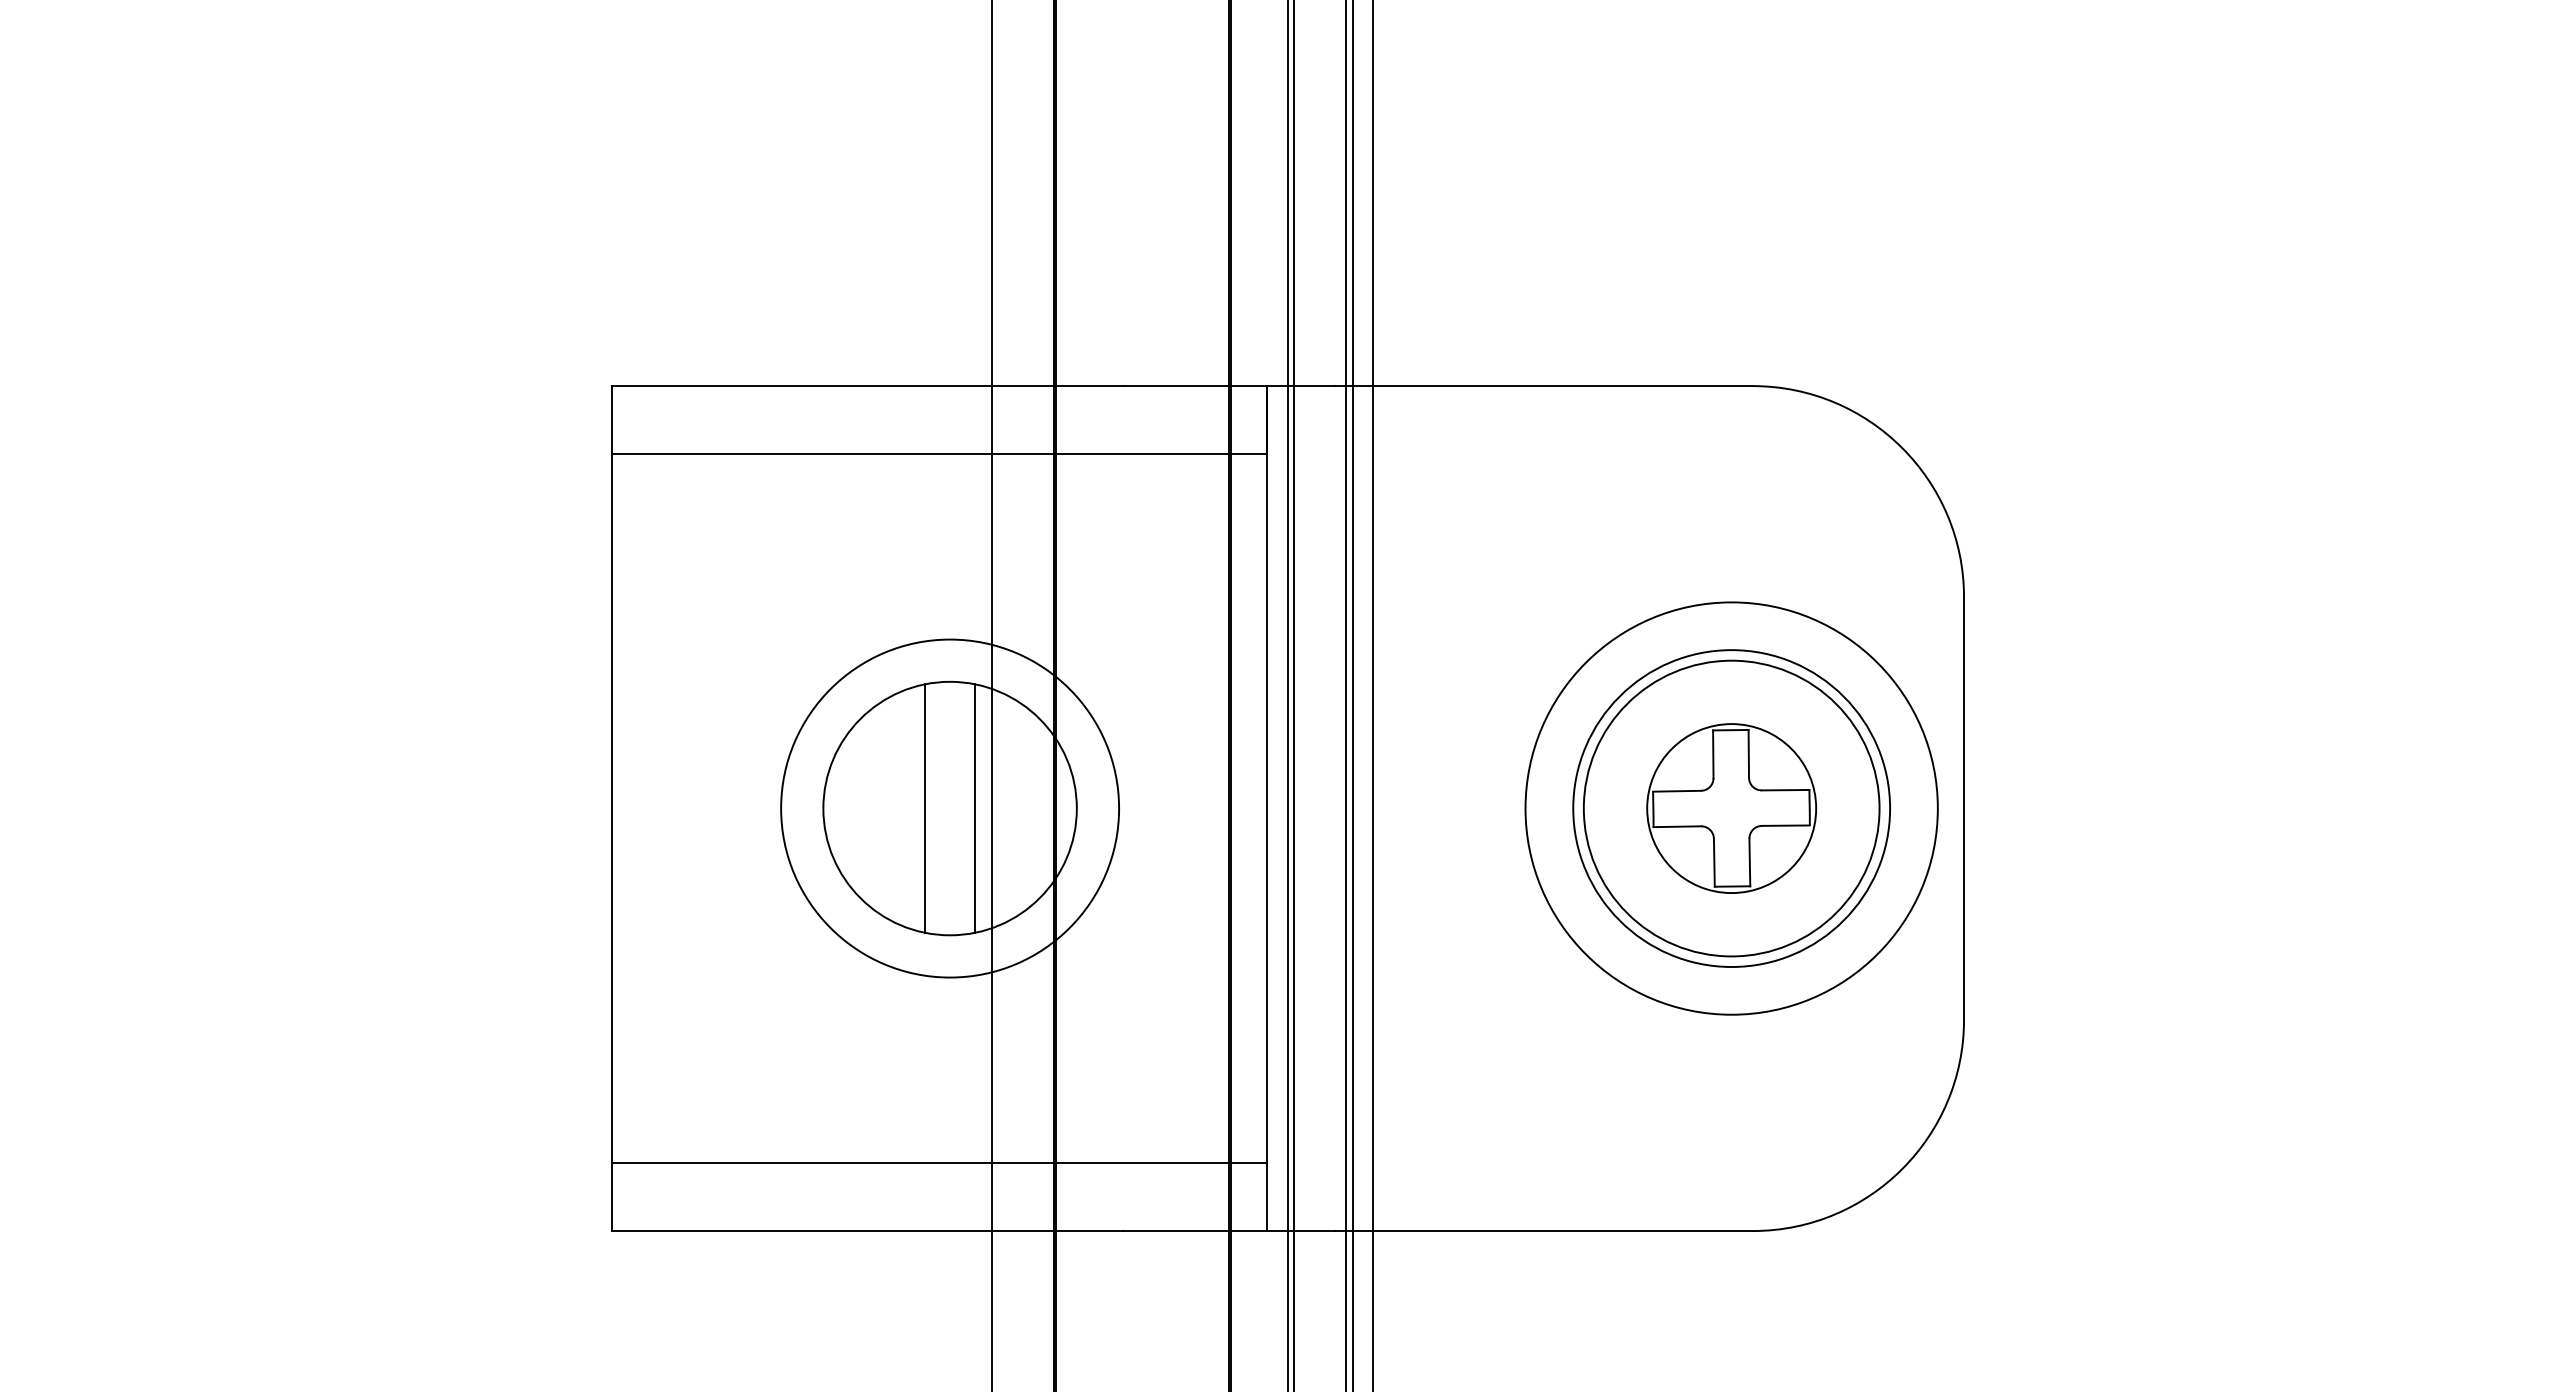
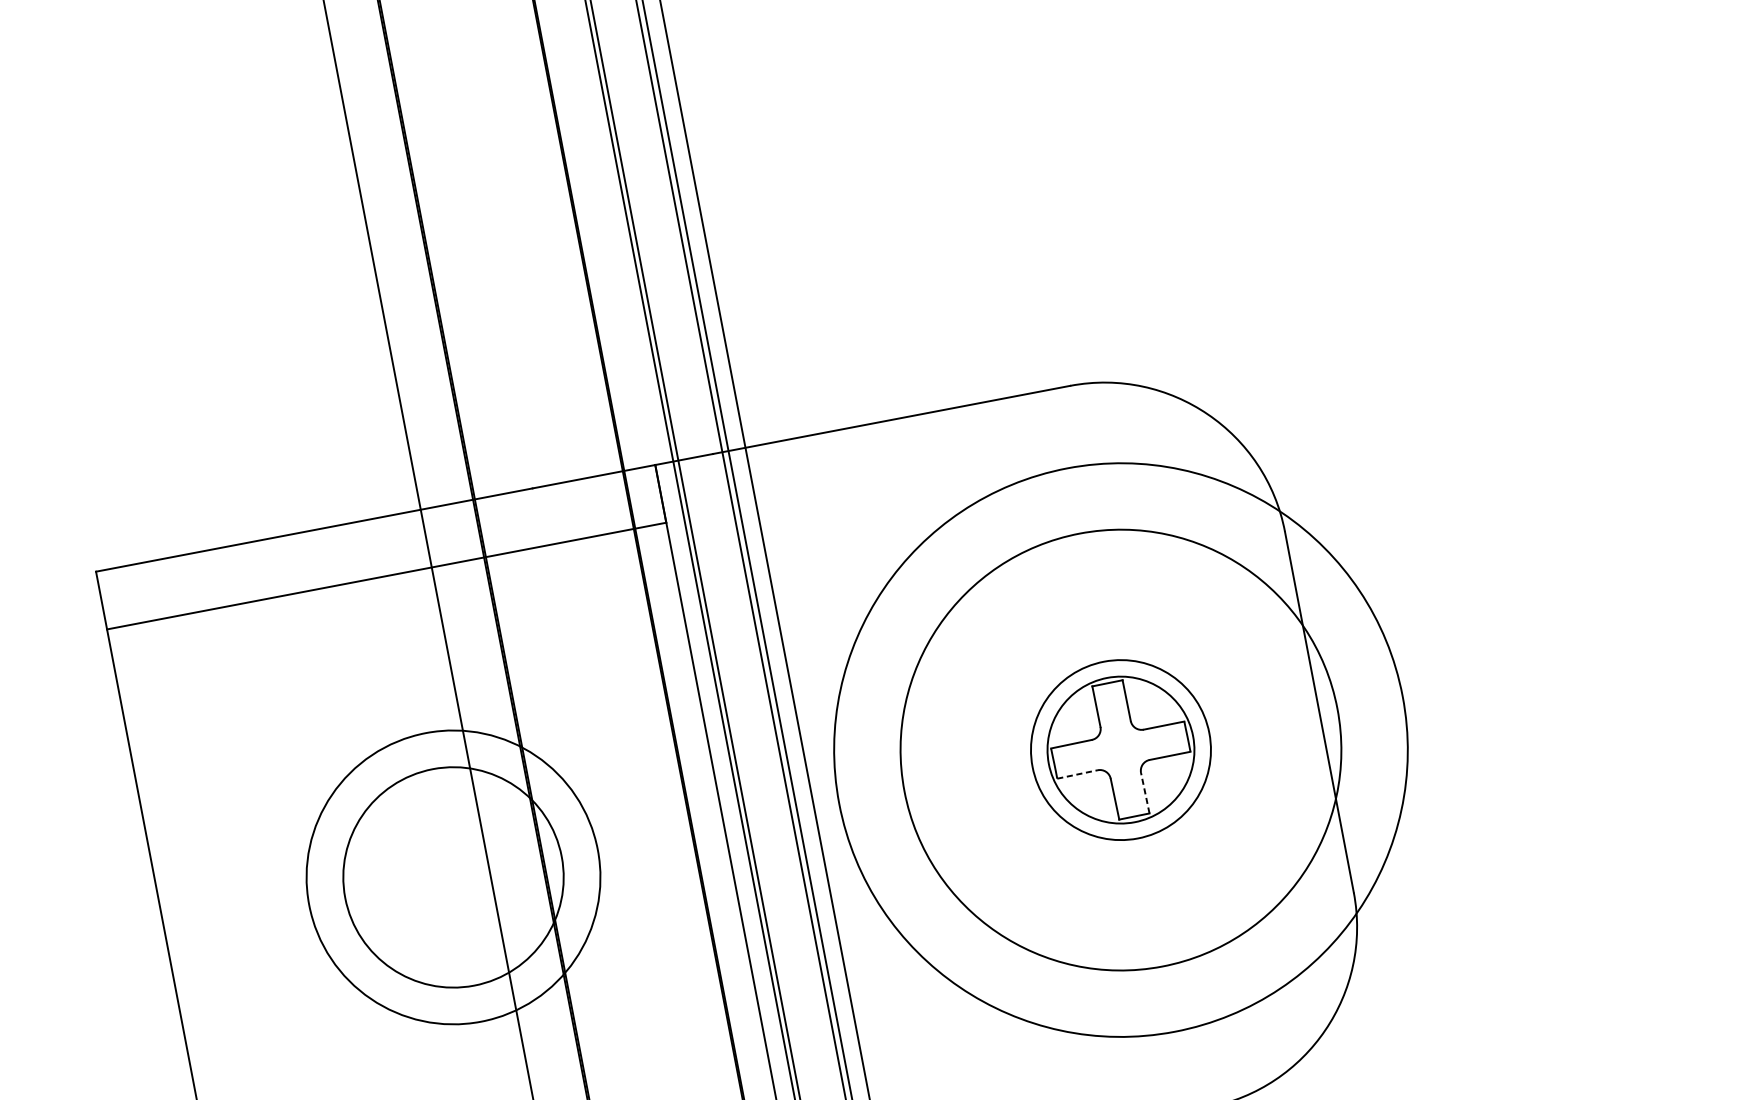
line: (924, 808) -> (431, 881), removed
line: (975, 808) -> (475, 873), removed
circle: (1731, 808) -> (1120, 750), size x0.7
circle: (1731, 808) -> (1120, 750), size x1.6
circle: (1731, 808) -> (1120, 750), size x1.6
line: (1677, 826) -> (1077, 774), solid -> dashed
line: (1749, 862) -> (1144, 793), solid -> dashed

